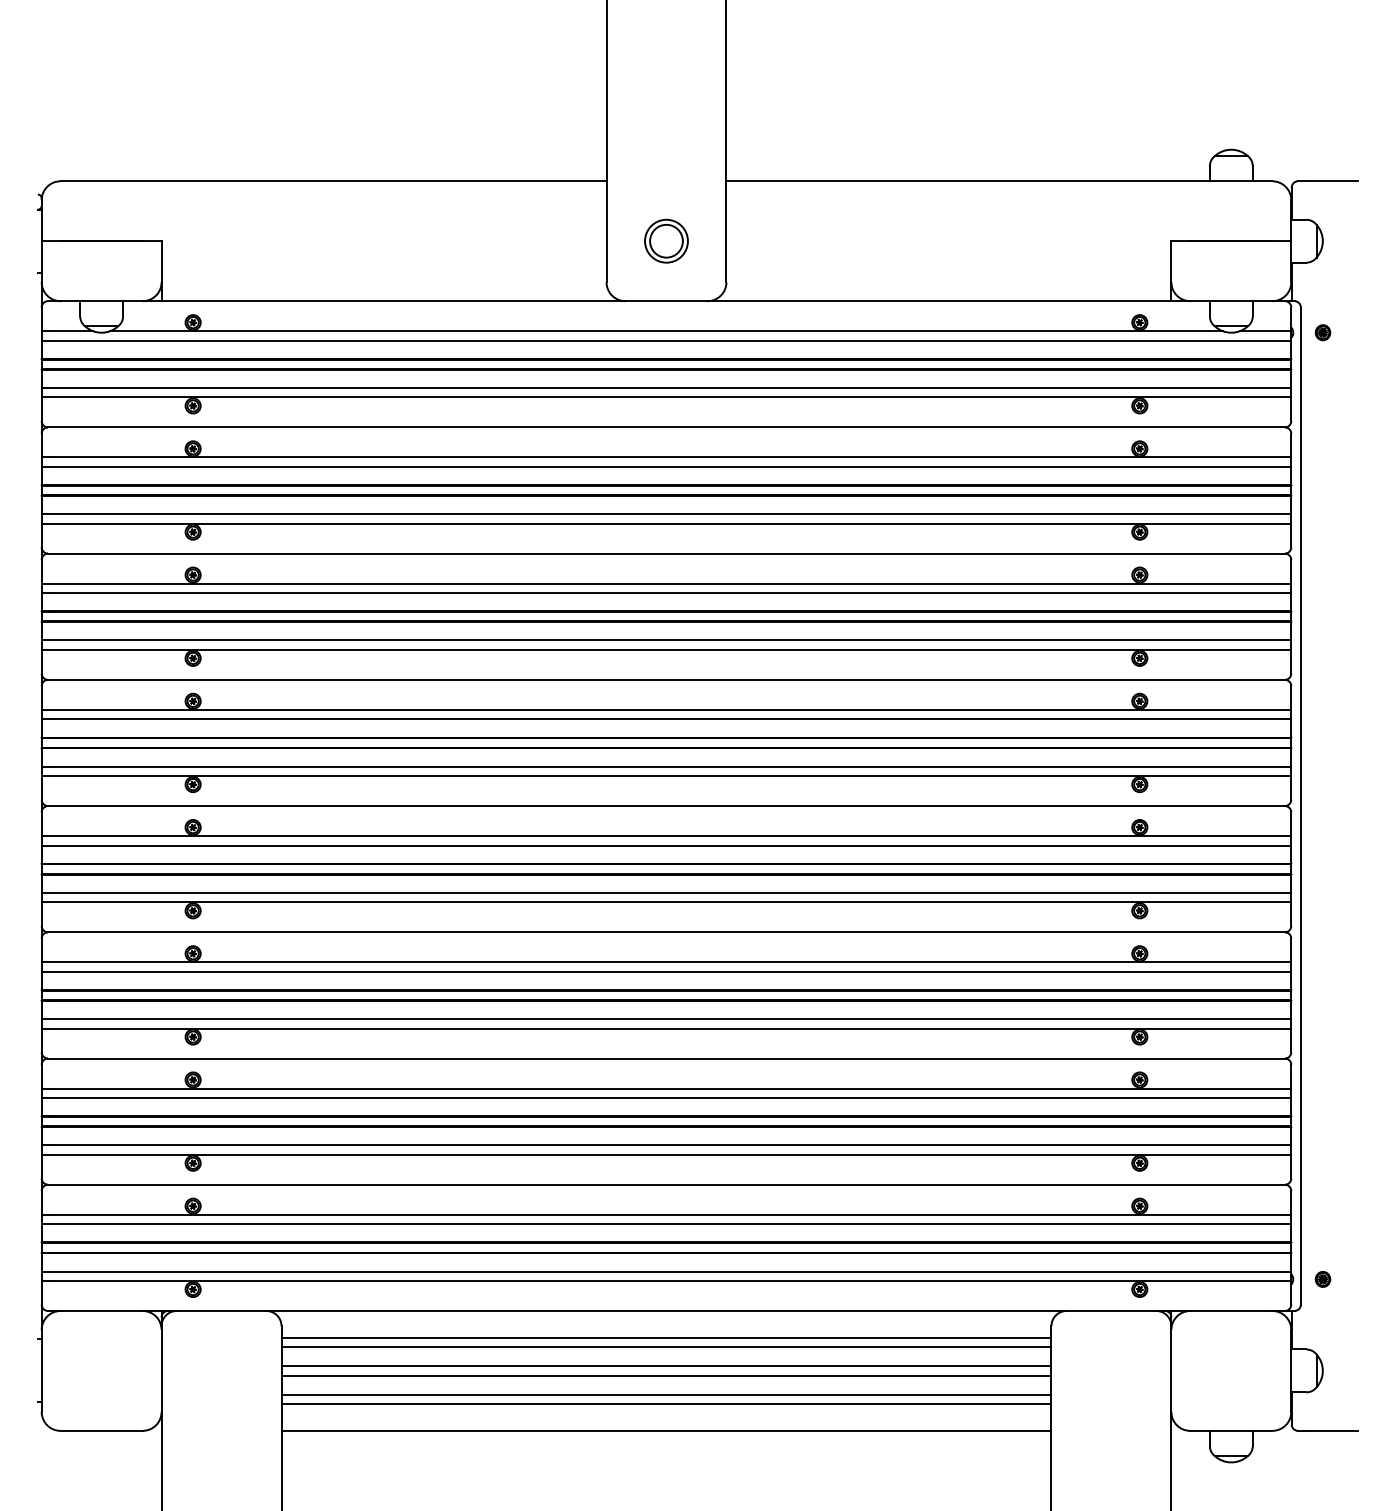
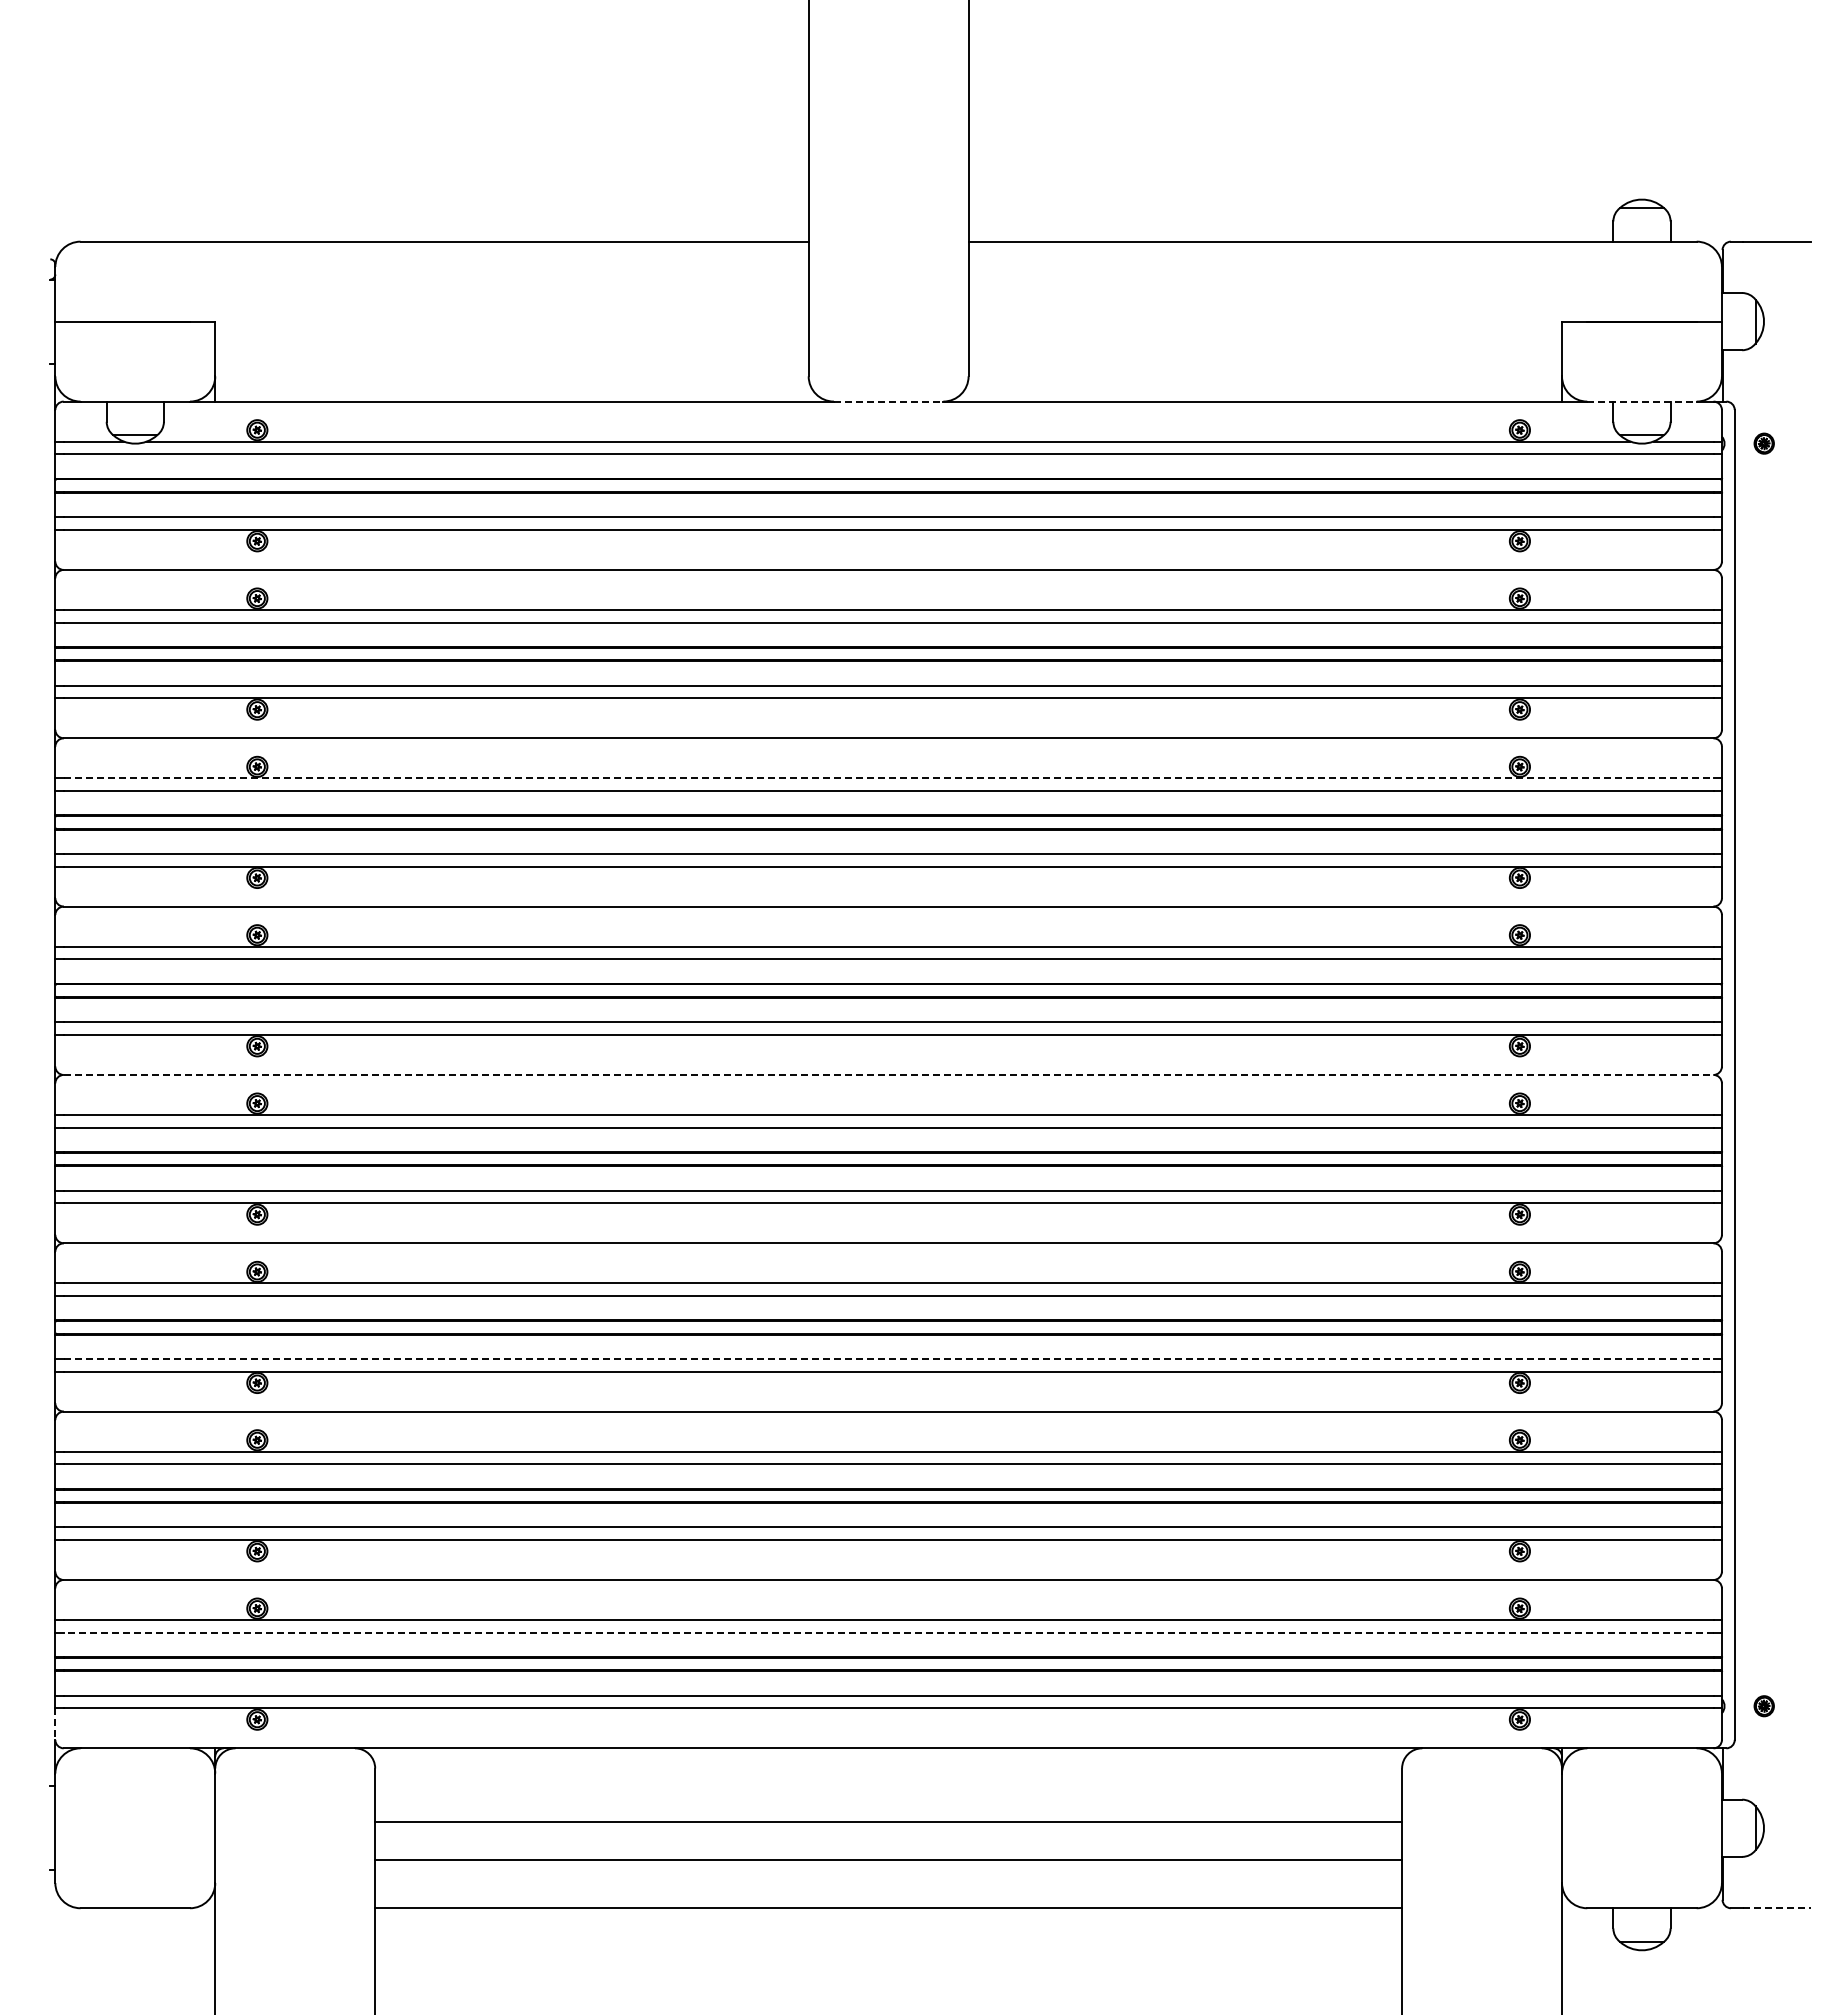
part: (666, 241) -> (888, 321), removed
line: (666, 301) -> (888, 401), solid -> dashed
line: (1230, 301) -> (1641, 401), solid -> dashed
line: (666, 583) -> (888, 778), solid -> dashed
line: (666, 805) -> (888, 1074), solid -> dashed
line: (666, 1019) -> (888, 1359), solid -> dashed
line: (666, 1224) -> (888, 1632), solid -> dashed
line: (41, 1293) -> (55, 1724), solid -> dashed
line: (666, 1338) -> (888, 1784), removed
line: (666, 1347) -> (888, 1796), removed
line: (666, 1375) -> (888, 1834), removed
line: (666, 1404) -> (888, 1872), removed
line: (1332, 1431) -> (1777, 1908), solid -> dashed

